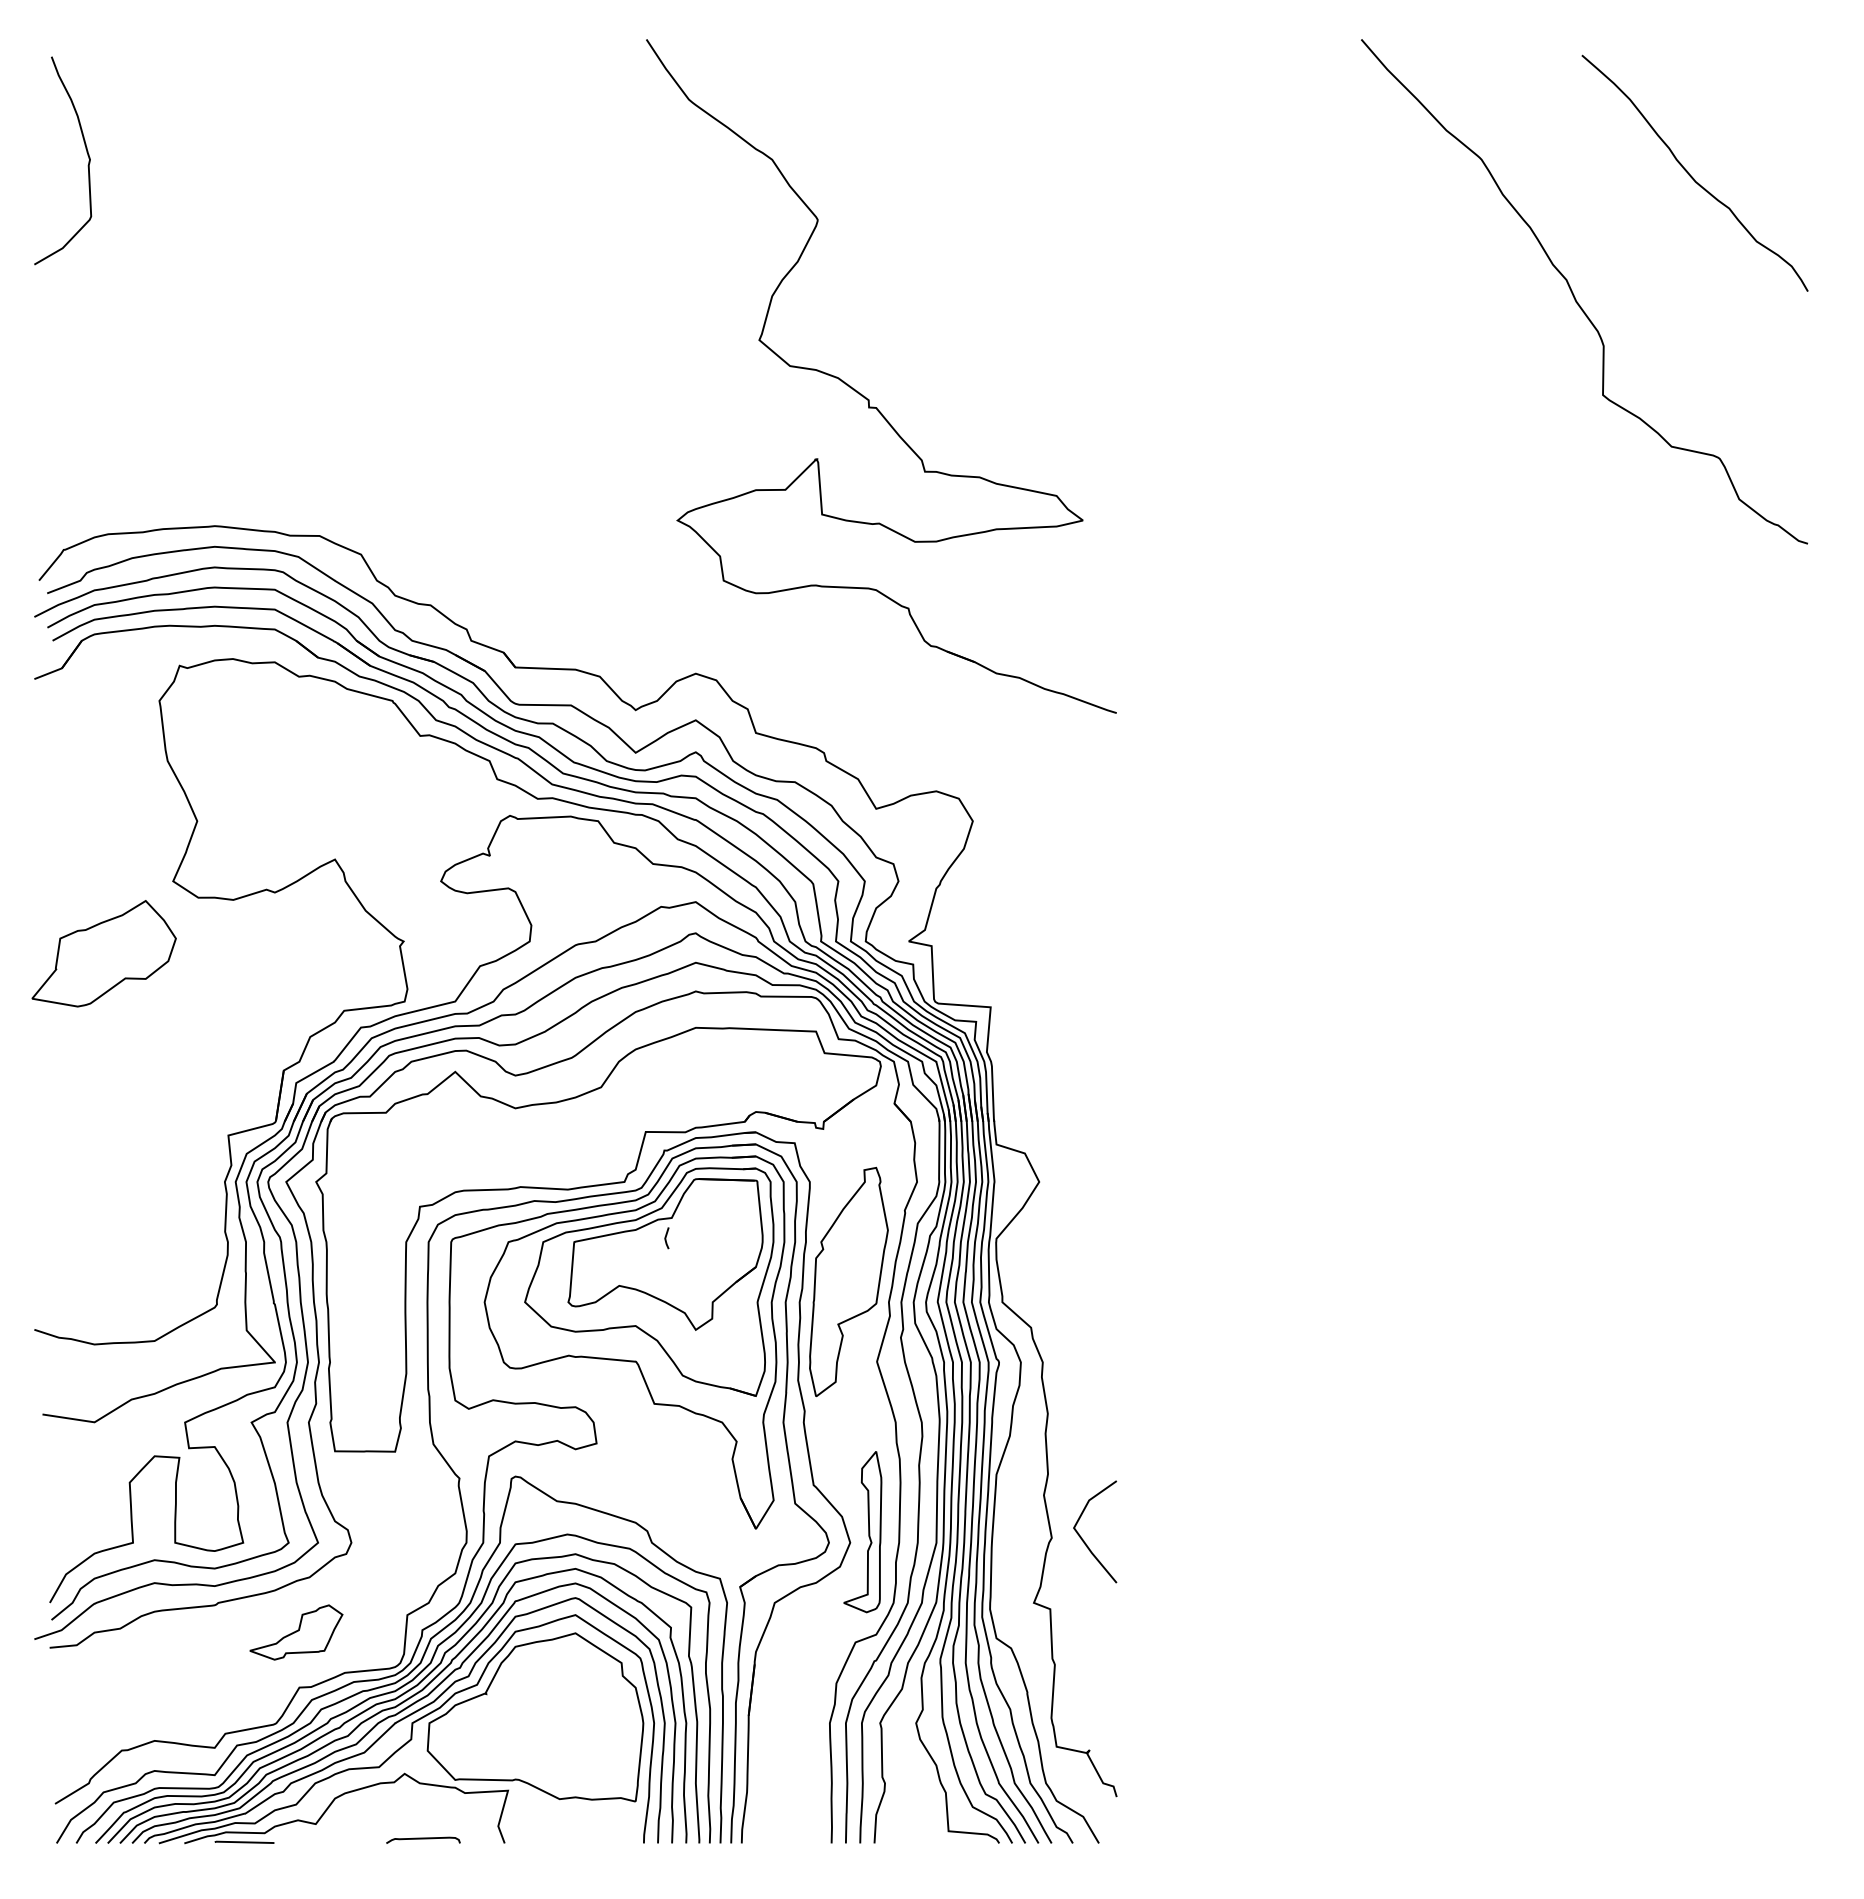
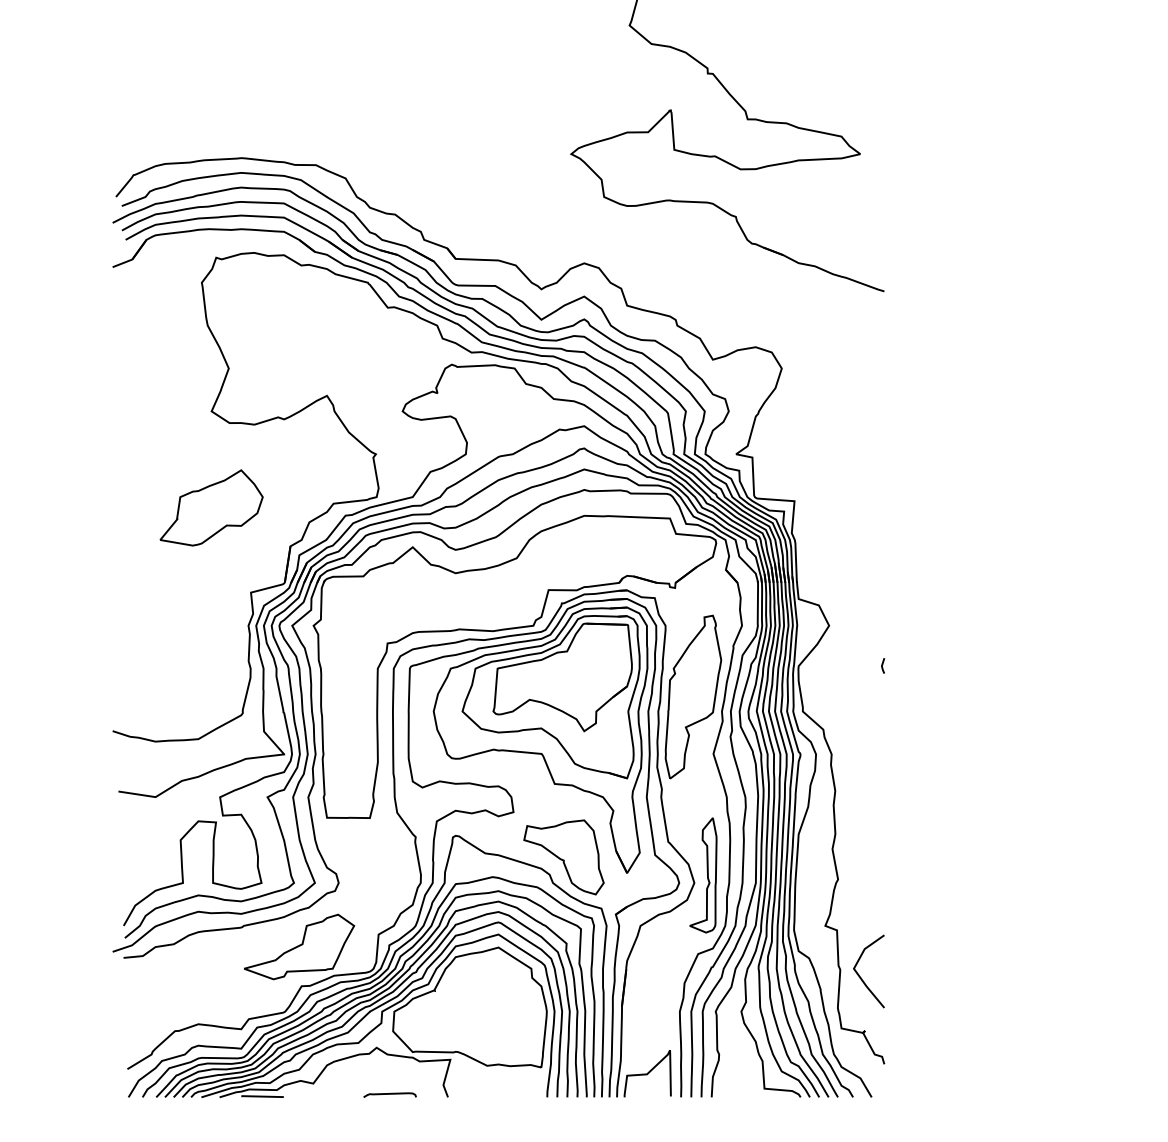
part: (103, 953) -> (211, 507), moved
line: (666, 1238) -> (882, 666), moved
part: (667, 1506) -> (564, 857), added
line: (1084, 1540) -> (861, 977), moved
part: (296, 1632) -> (299, 946), size x1.67
curve: (784, 1810) -> (647, 1073), added

